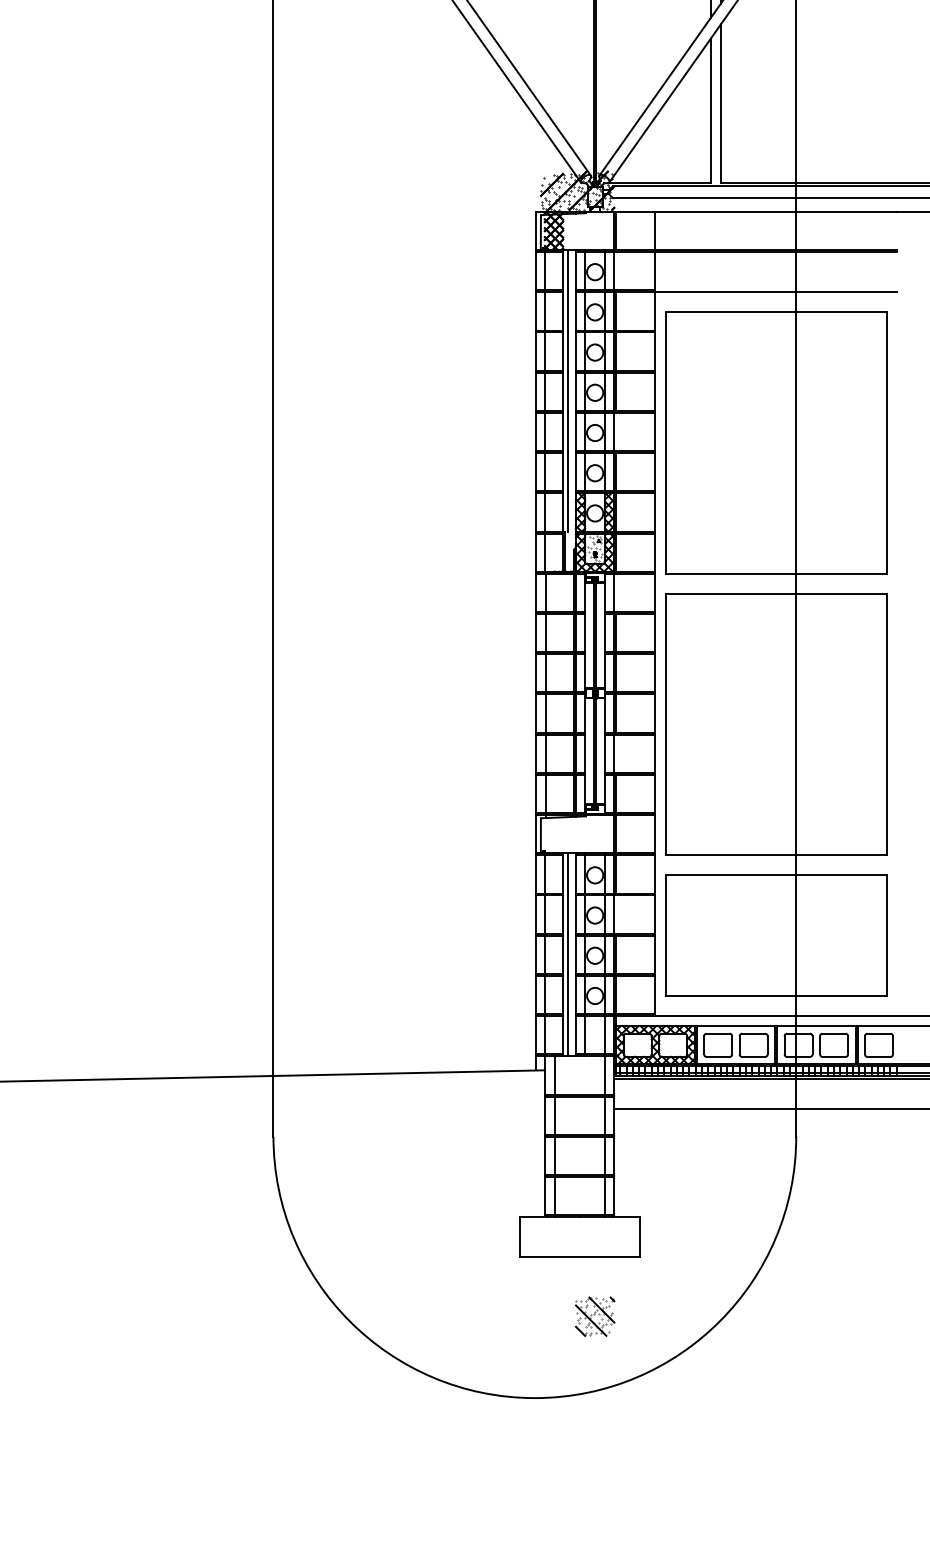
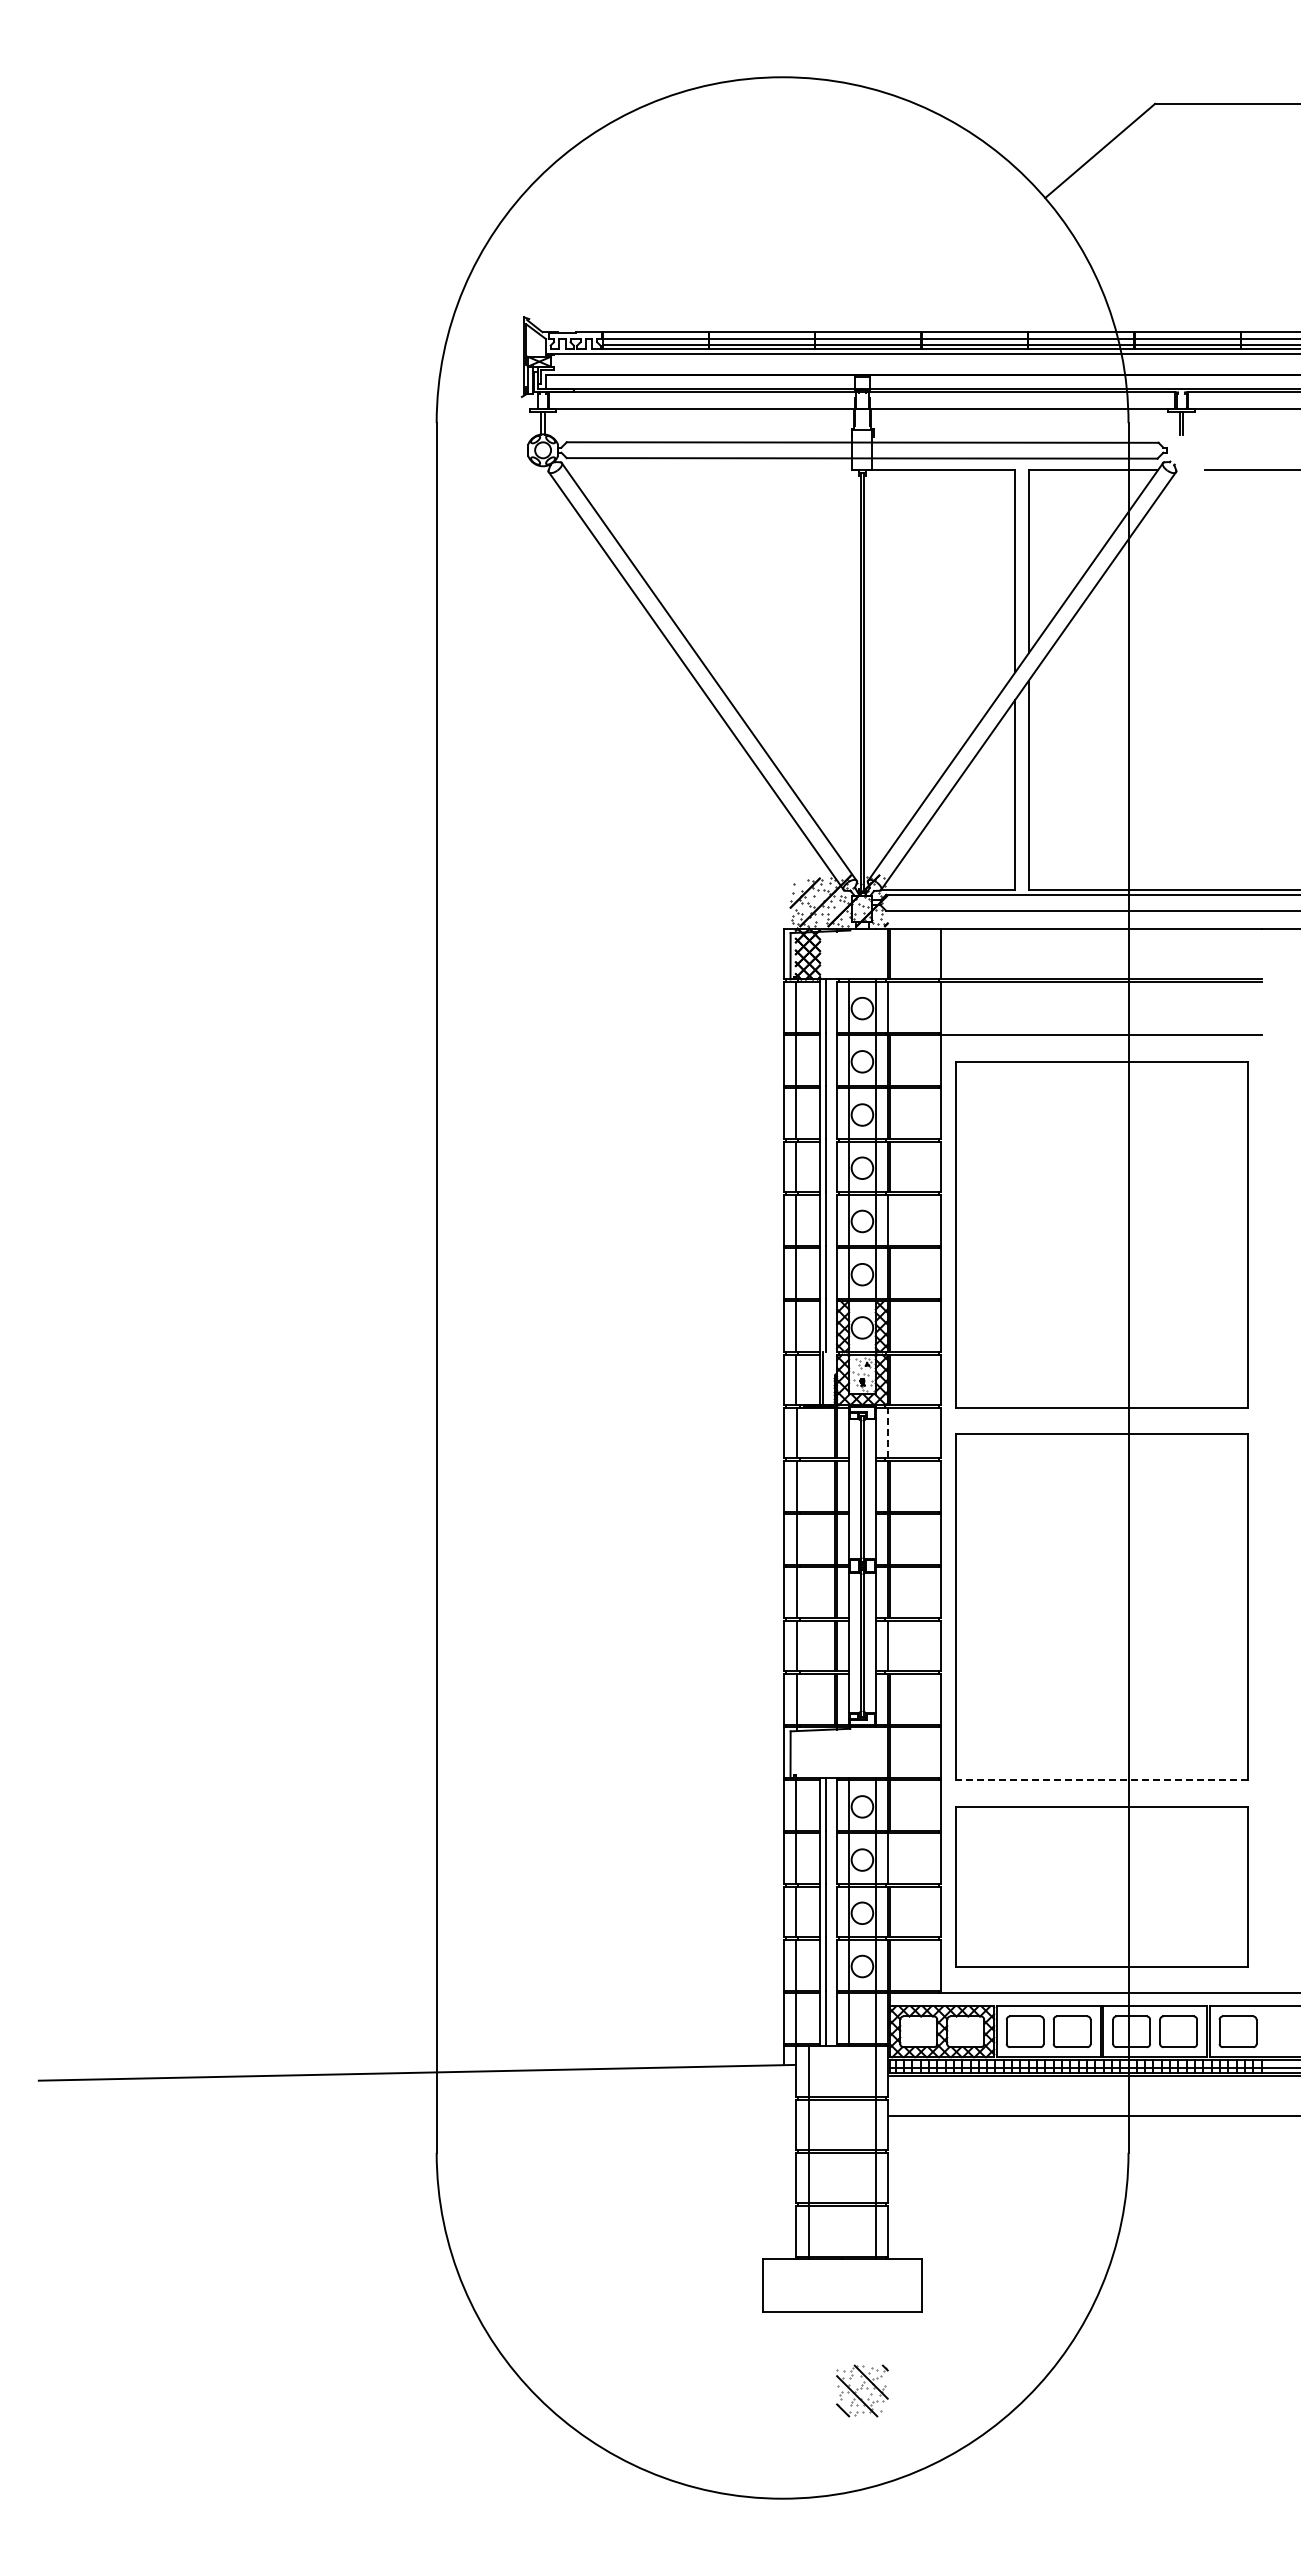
line: (614, 592) -> (887, 1432), solid -> dashed
line: (775, 855) -> (1101, 1780), solid -> dashed

